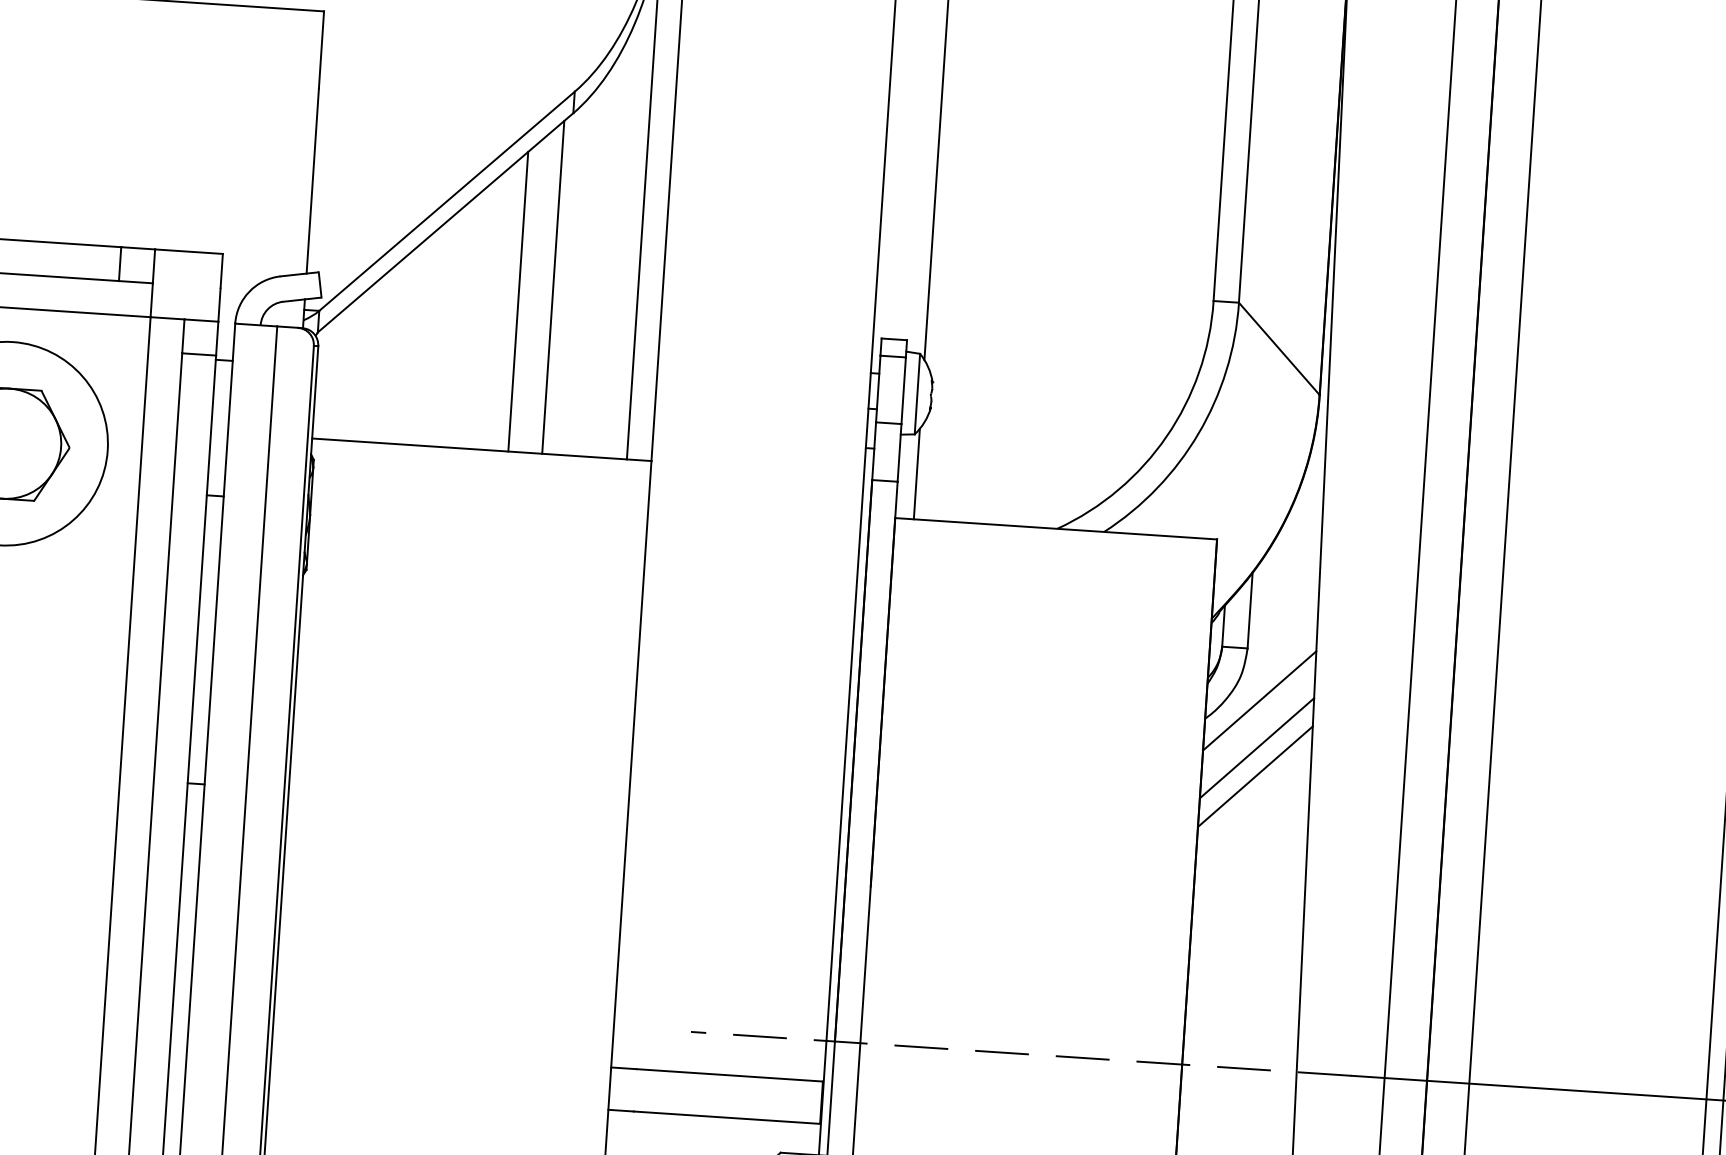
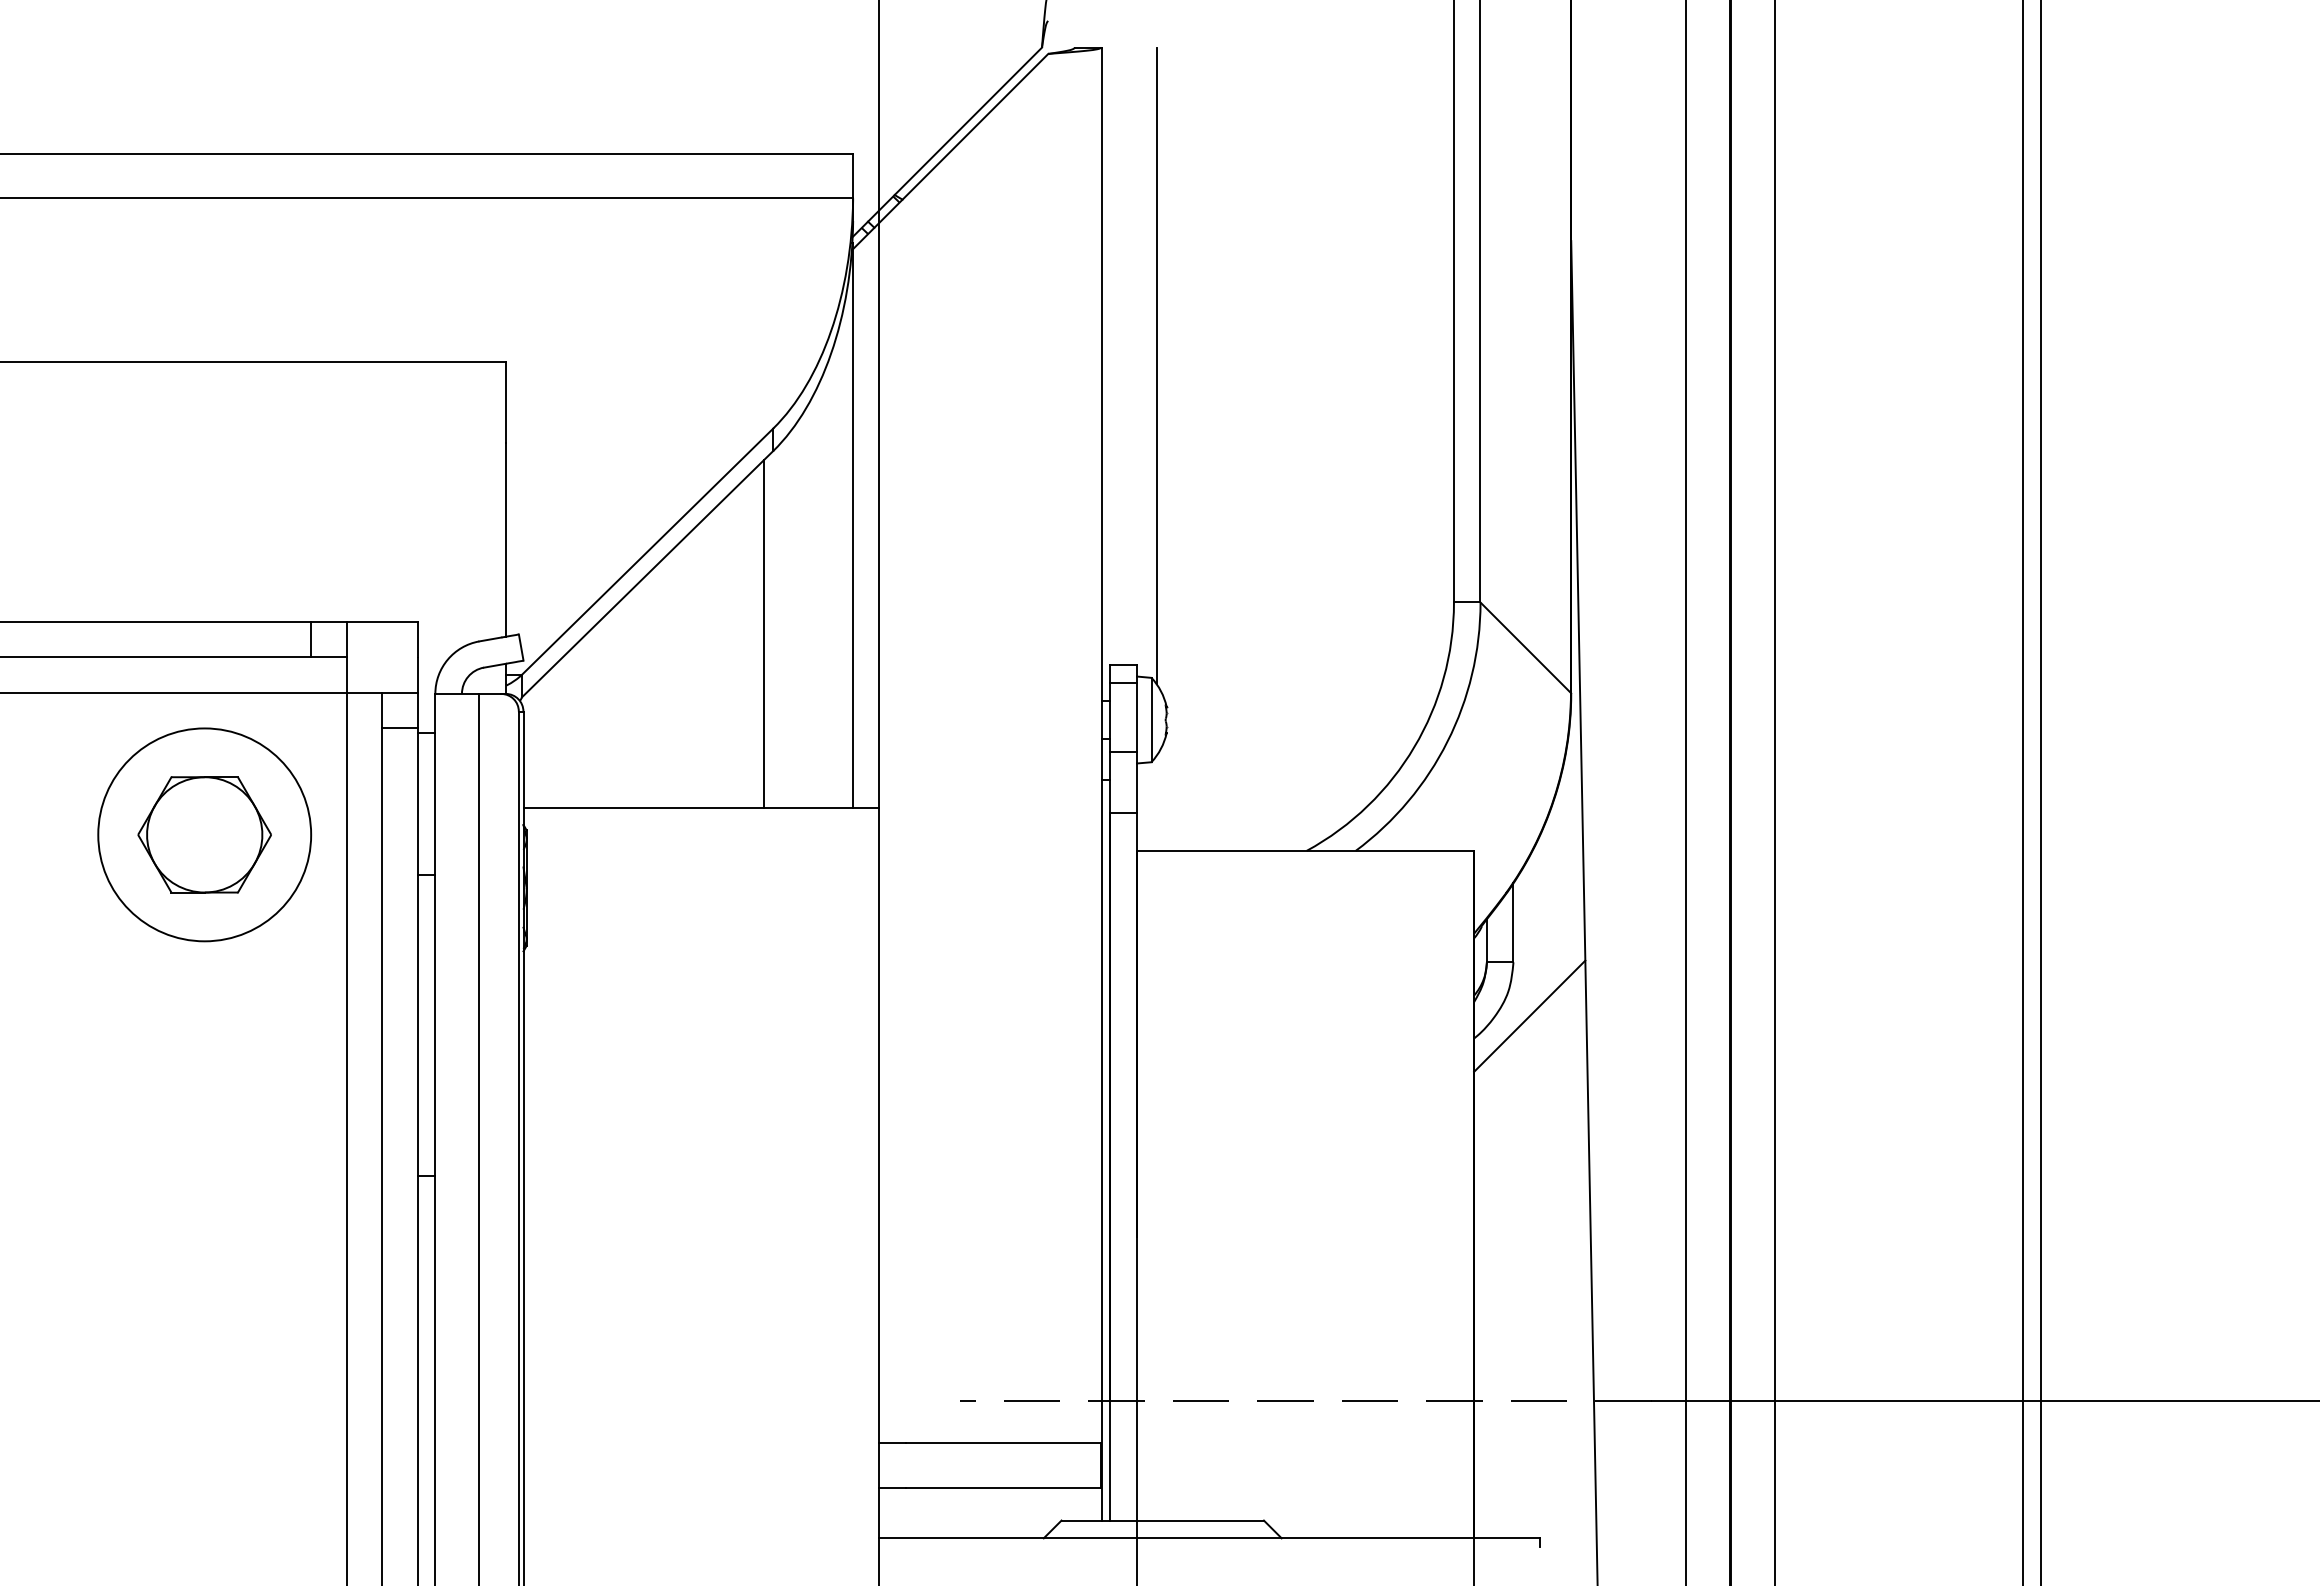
line: (517, 301) -> (728, 651), removed
line: (916, 474) -> (1156, 803), removed
line: (1257, 747) -> (1530, 1065), removed
line: (1255, 776) -> (1530, 1095), removed

